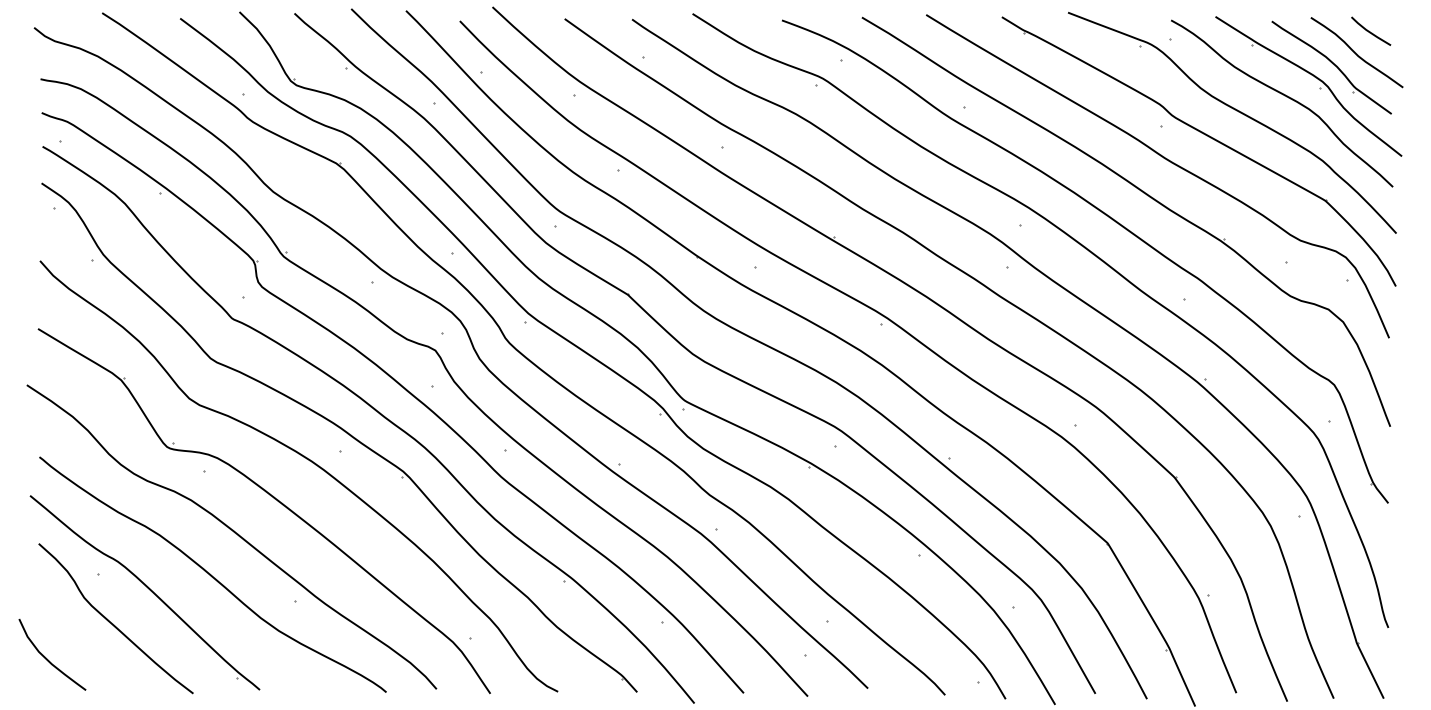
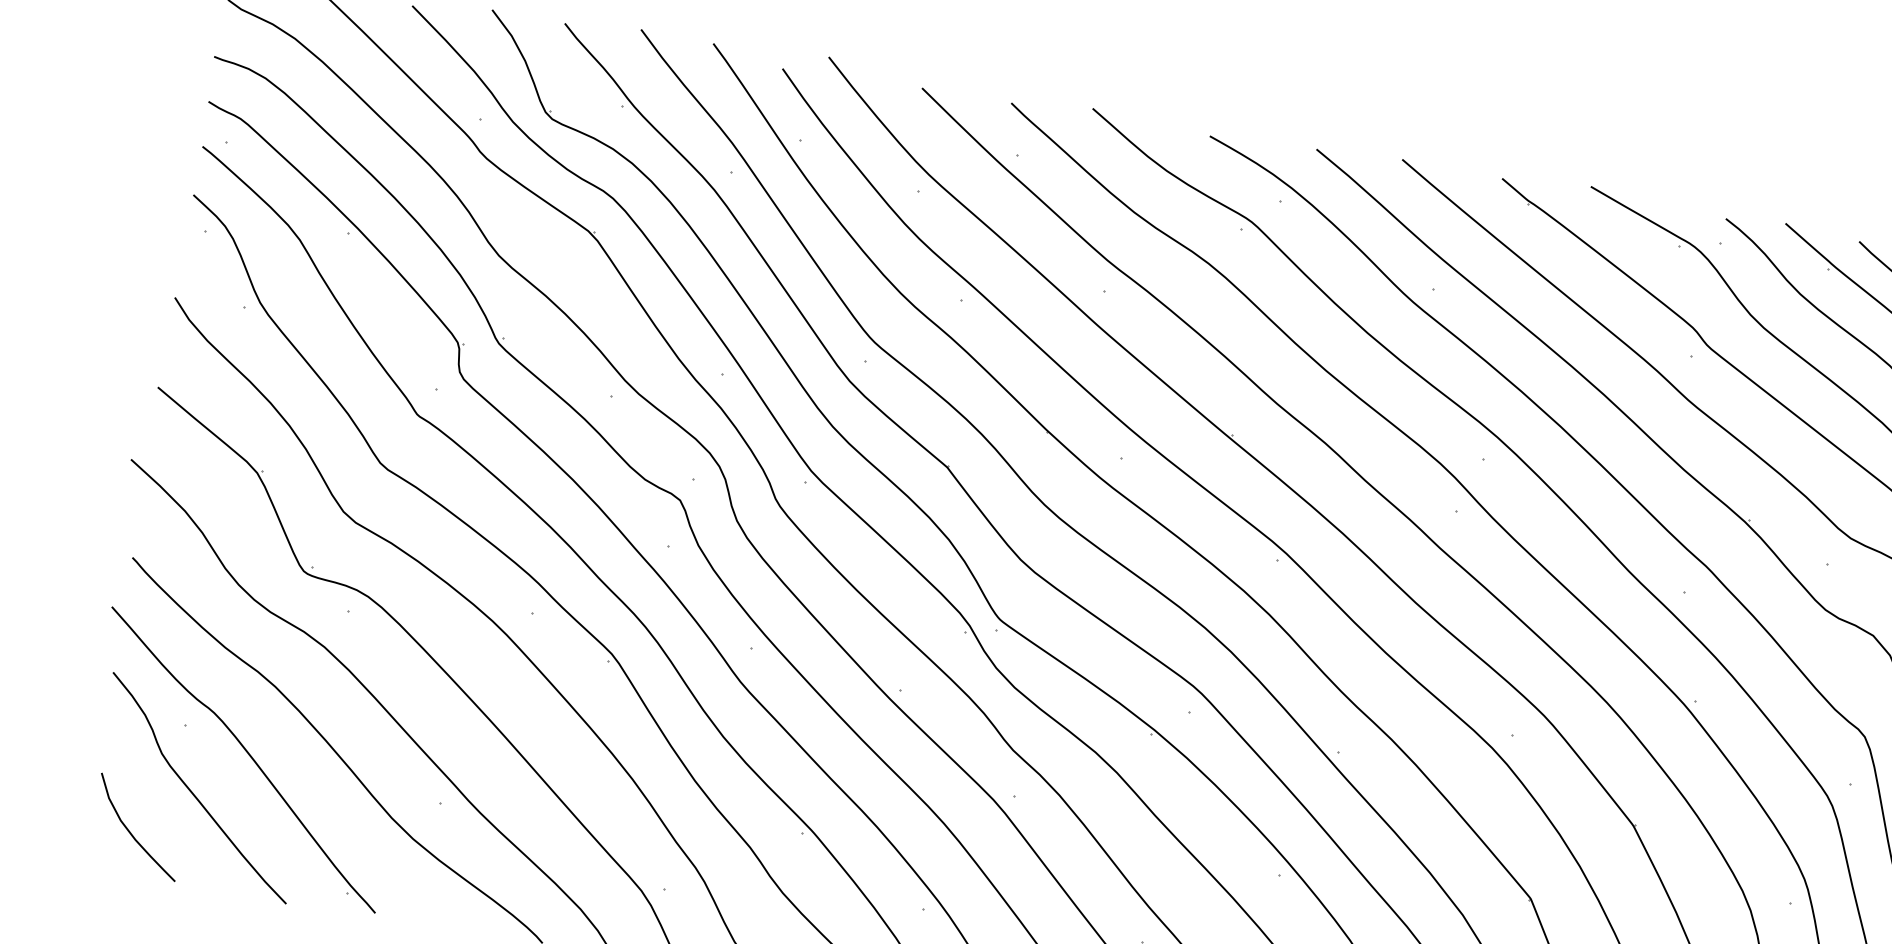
curve: (47, 658) -> (130, 831), moved

